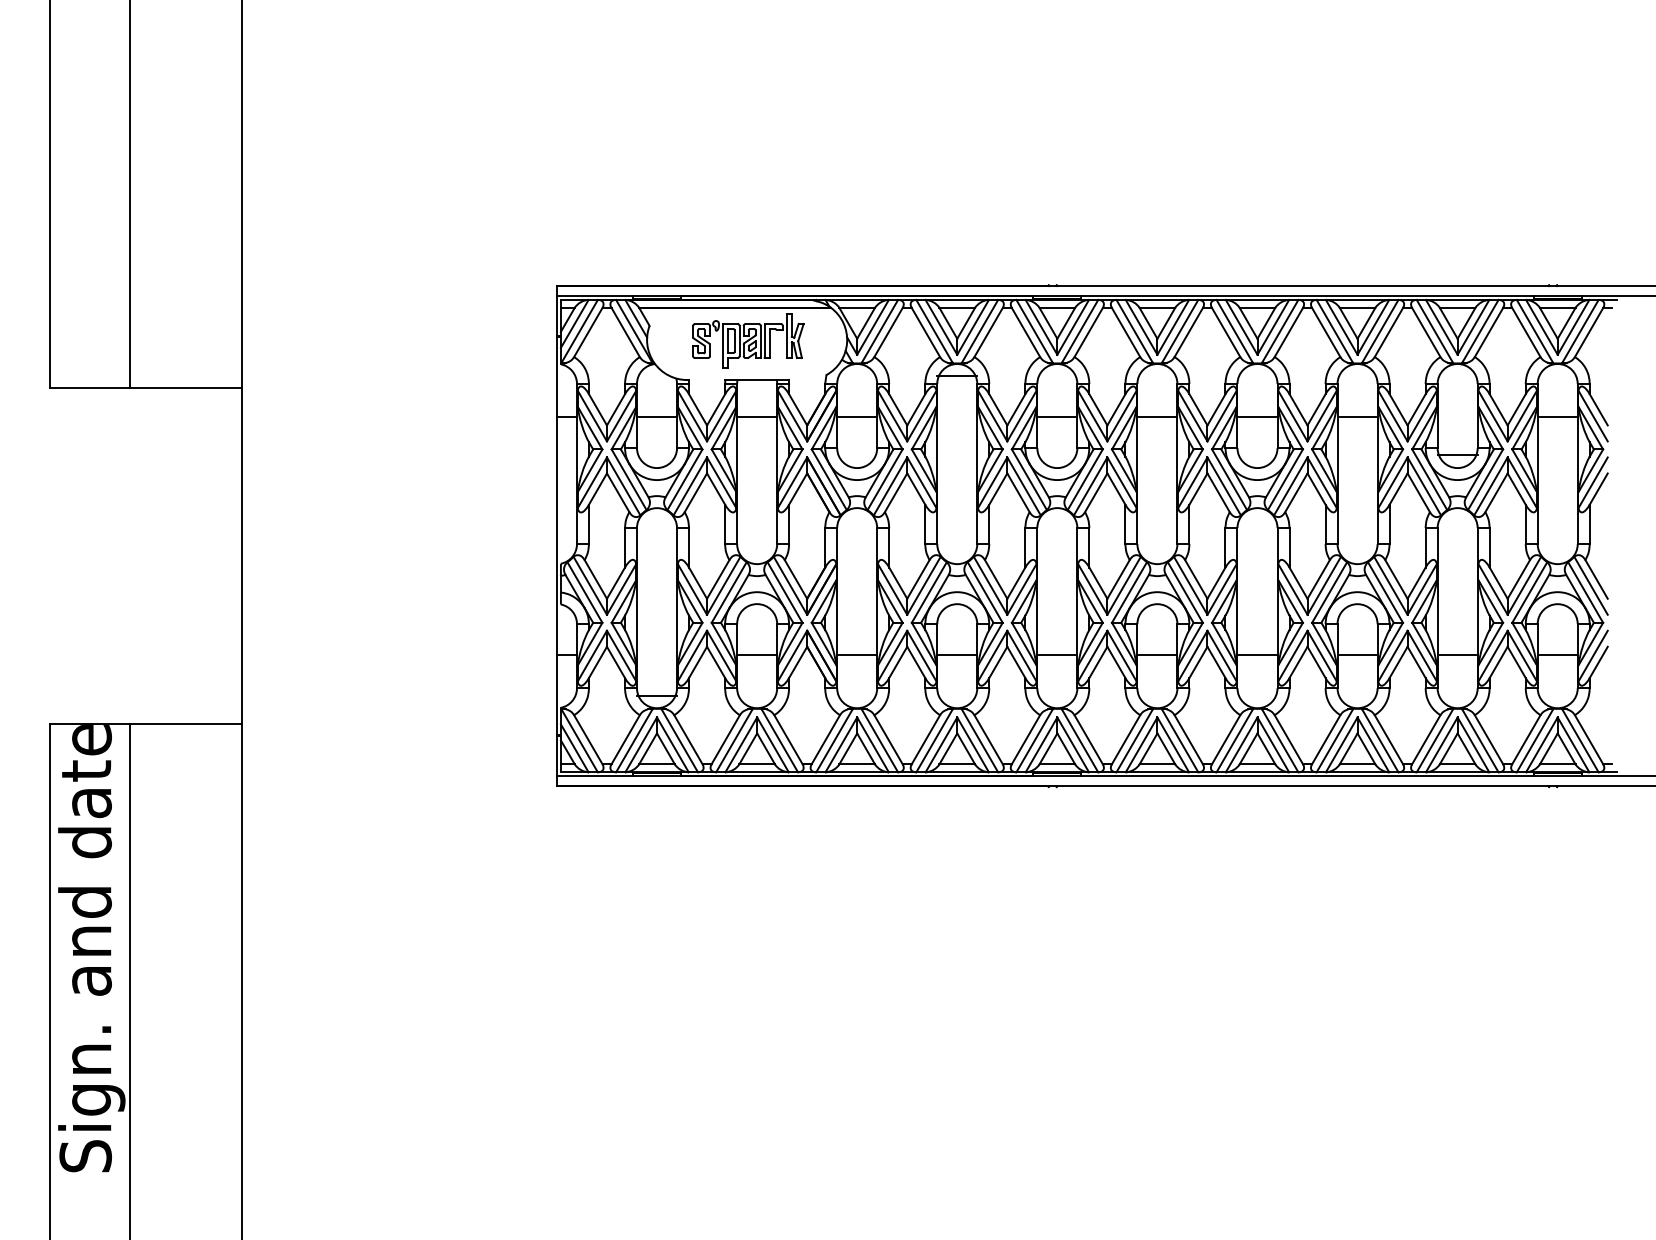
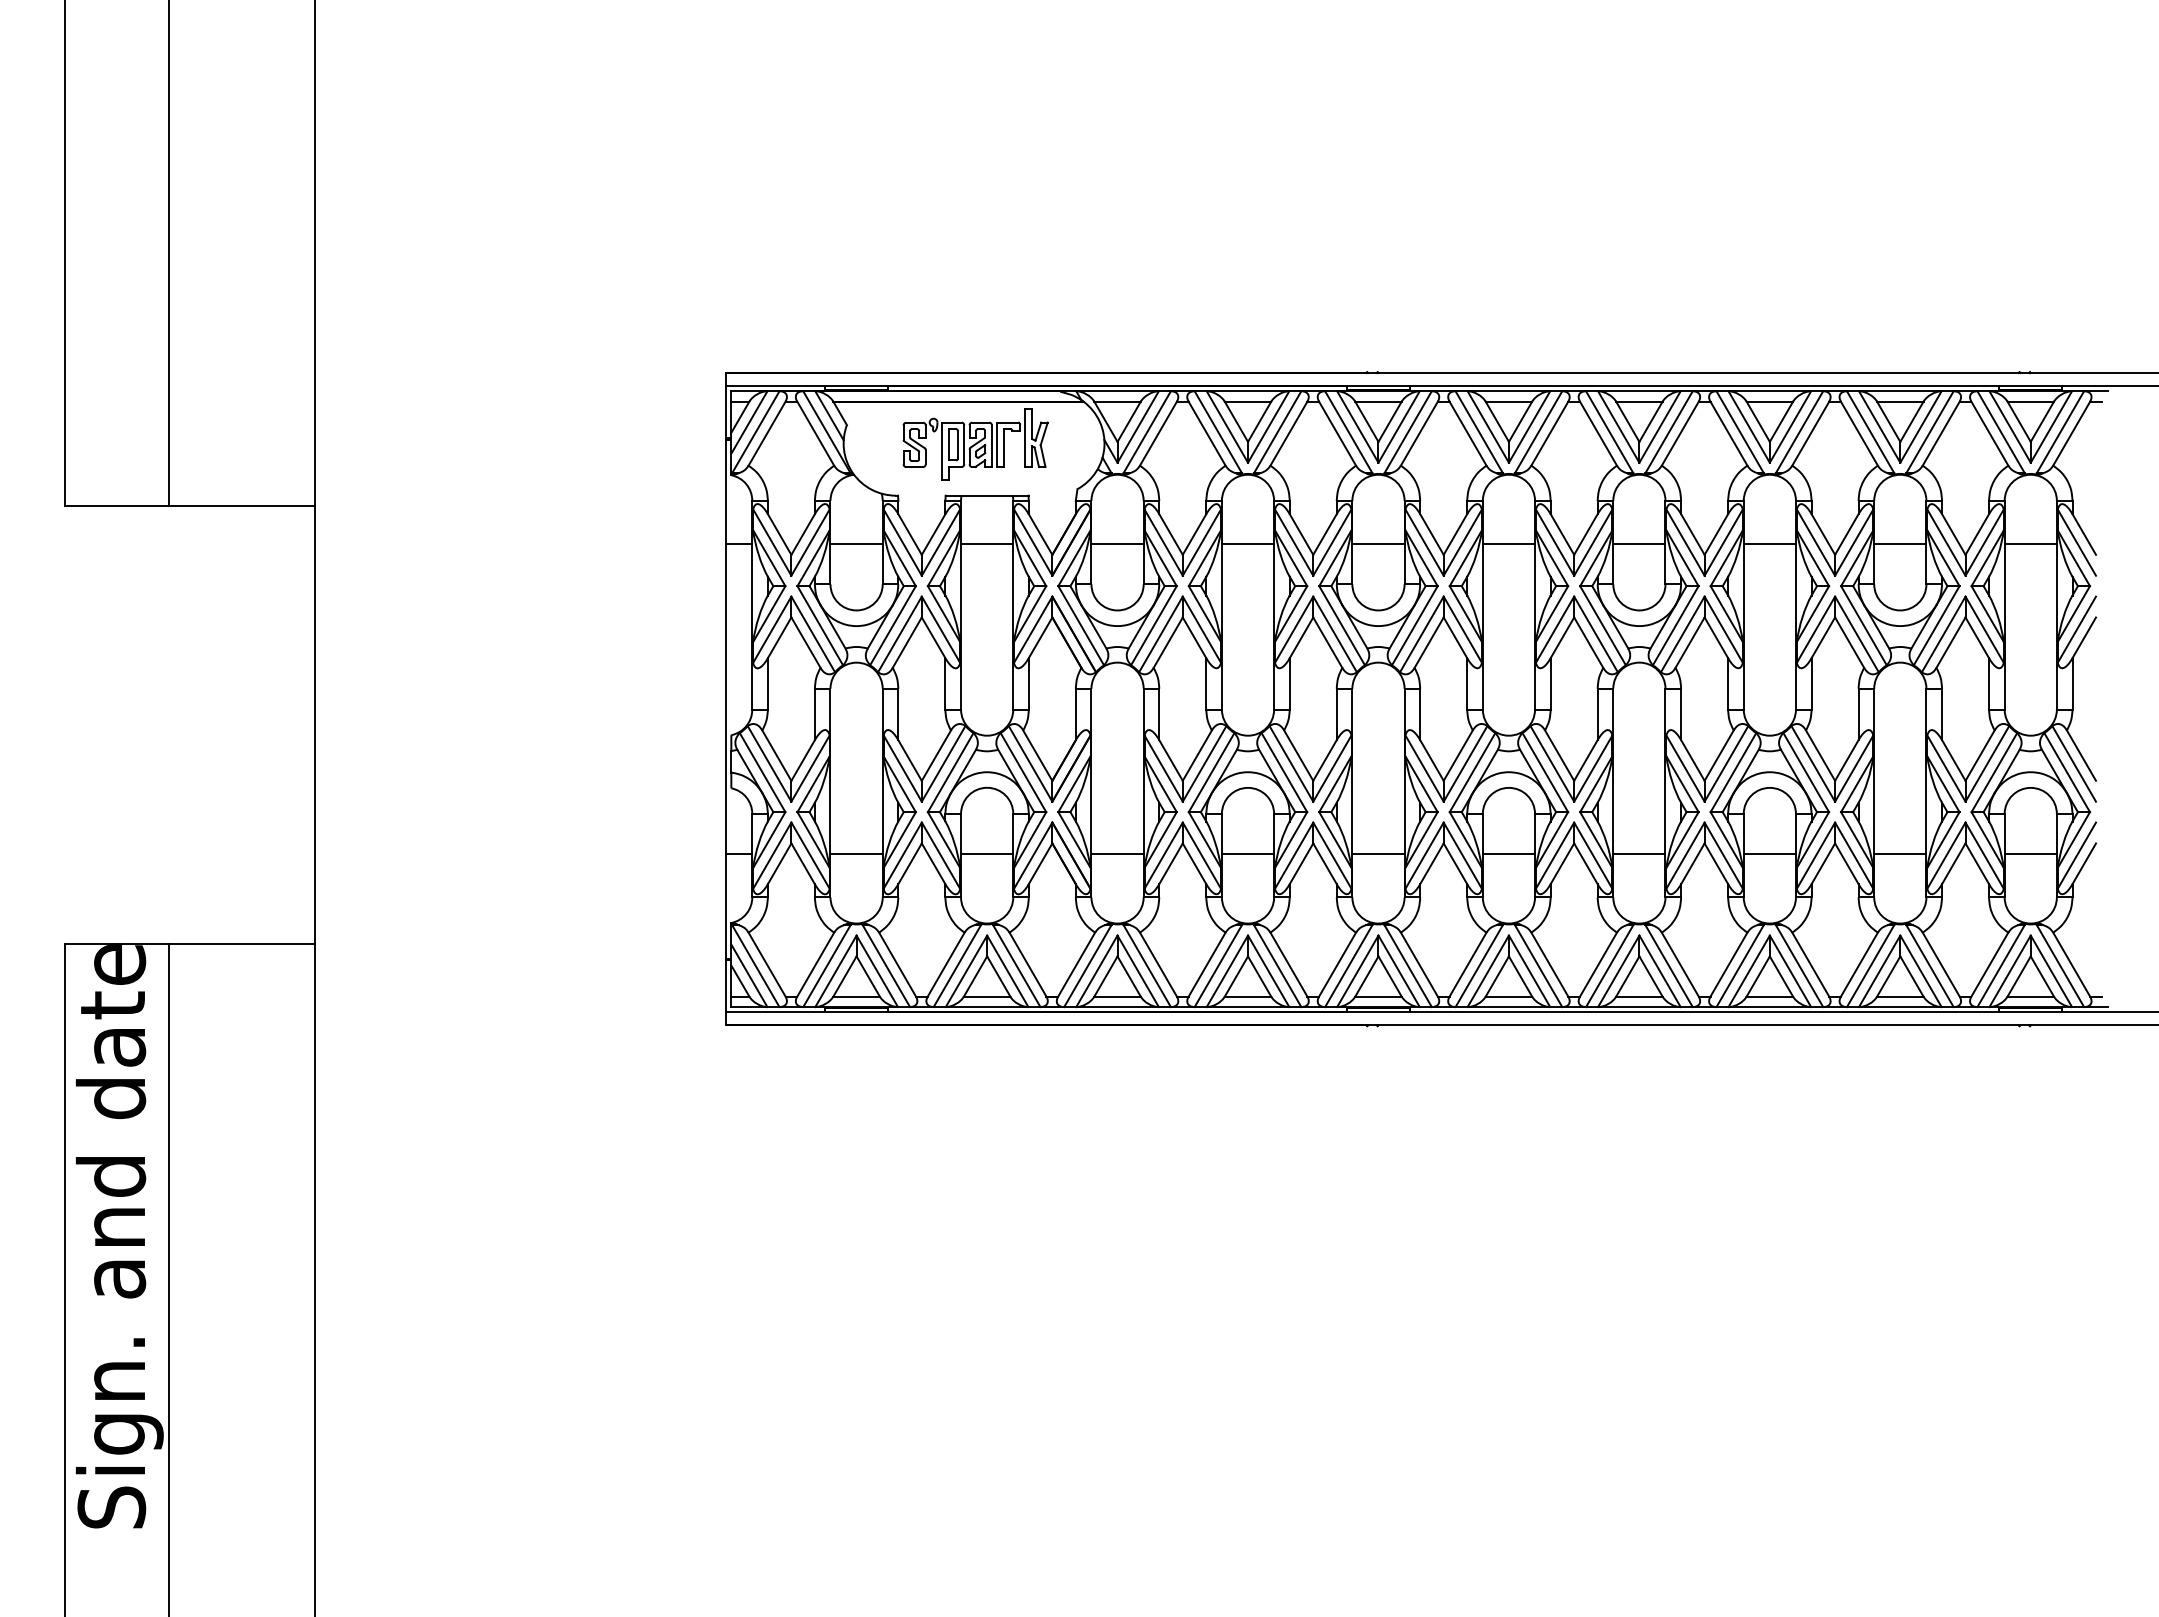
line: (956, 375) -> (1247, 543), moved
line: (1457, 455) -> (1900, 543), moved
line: (656, 695) -> (856, 854), moved

